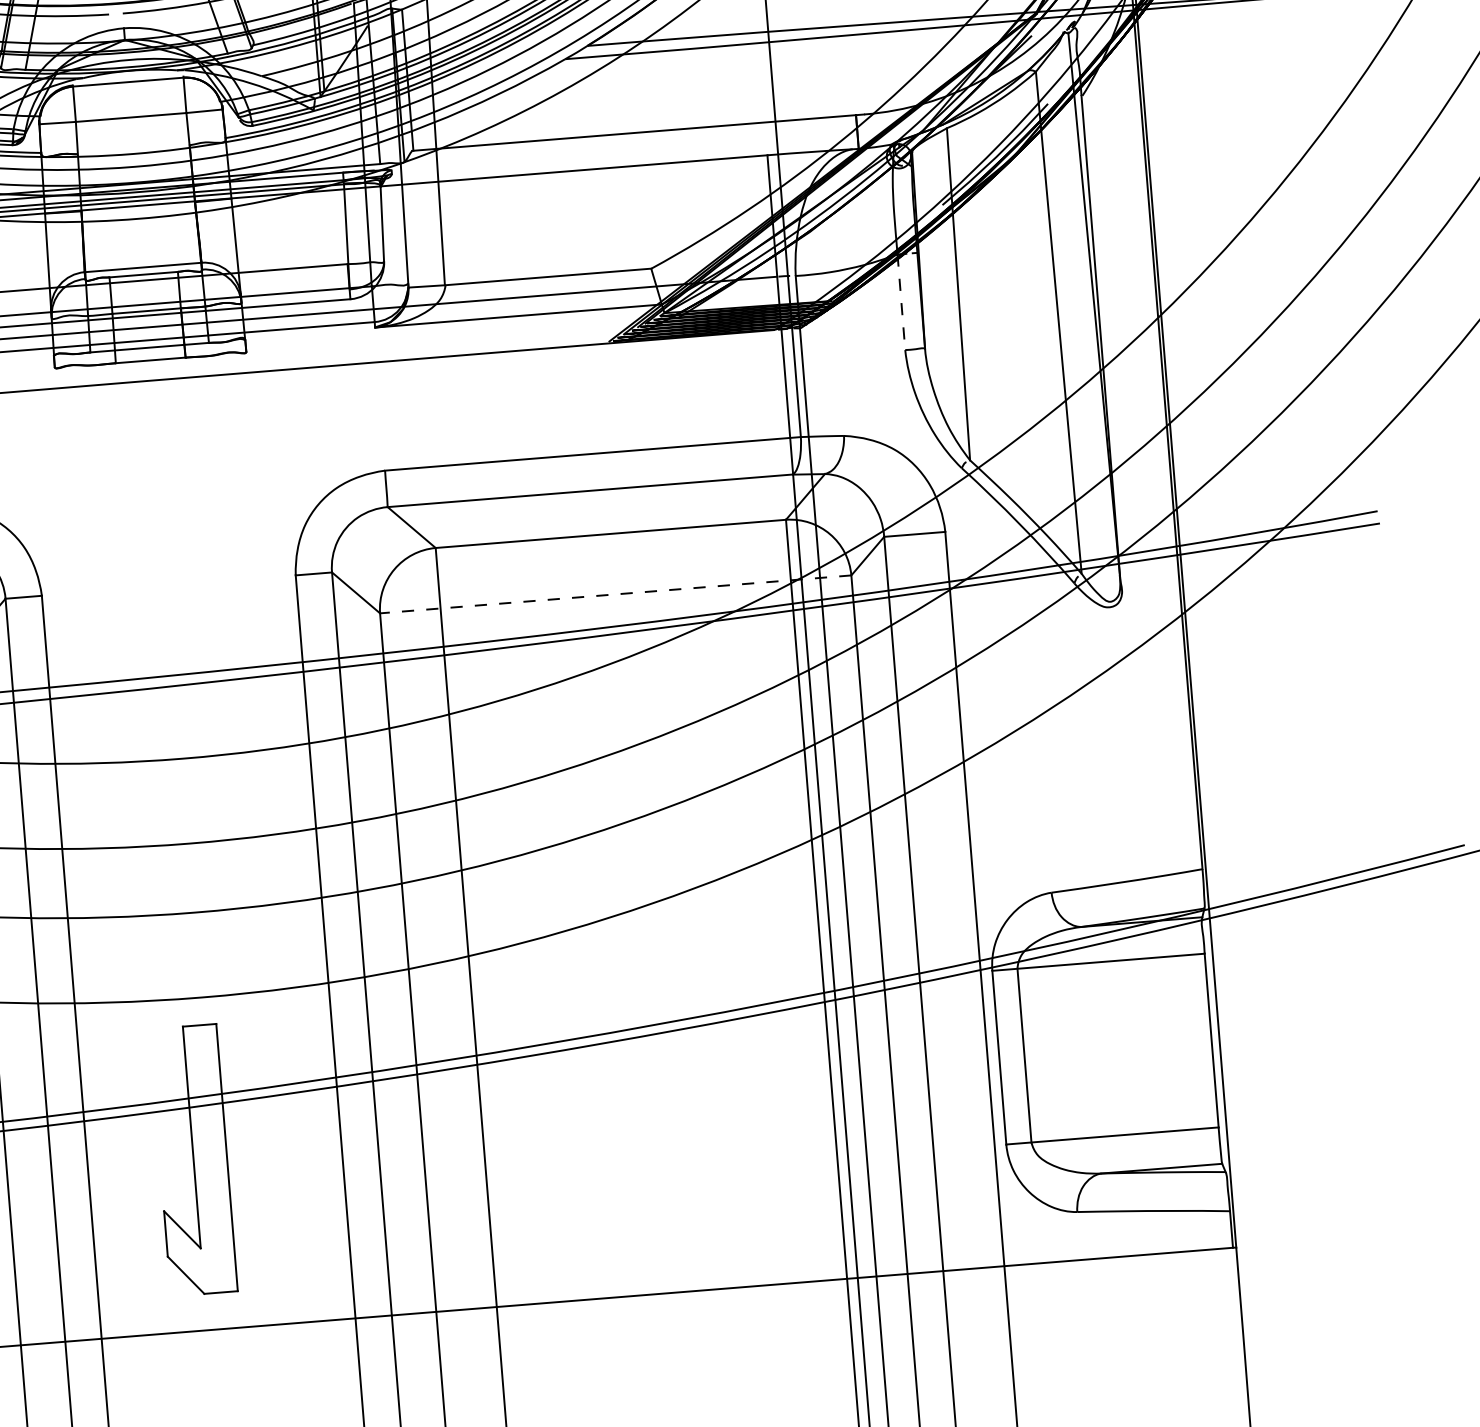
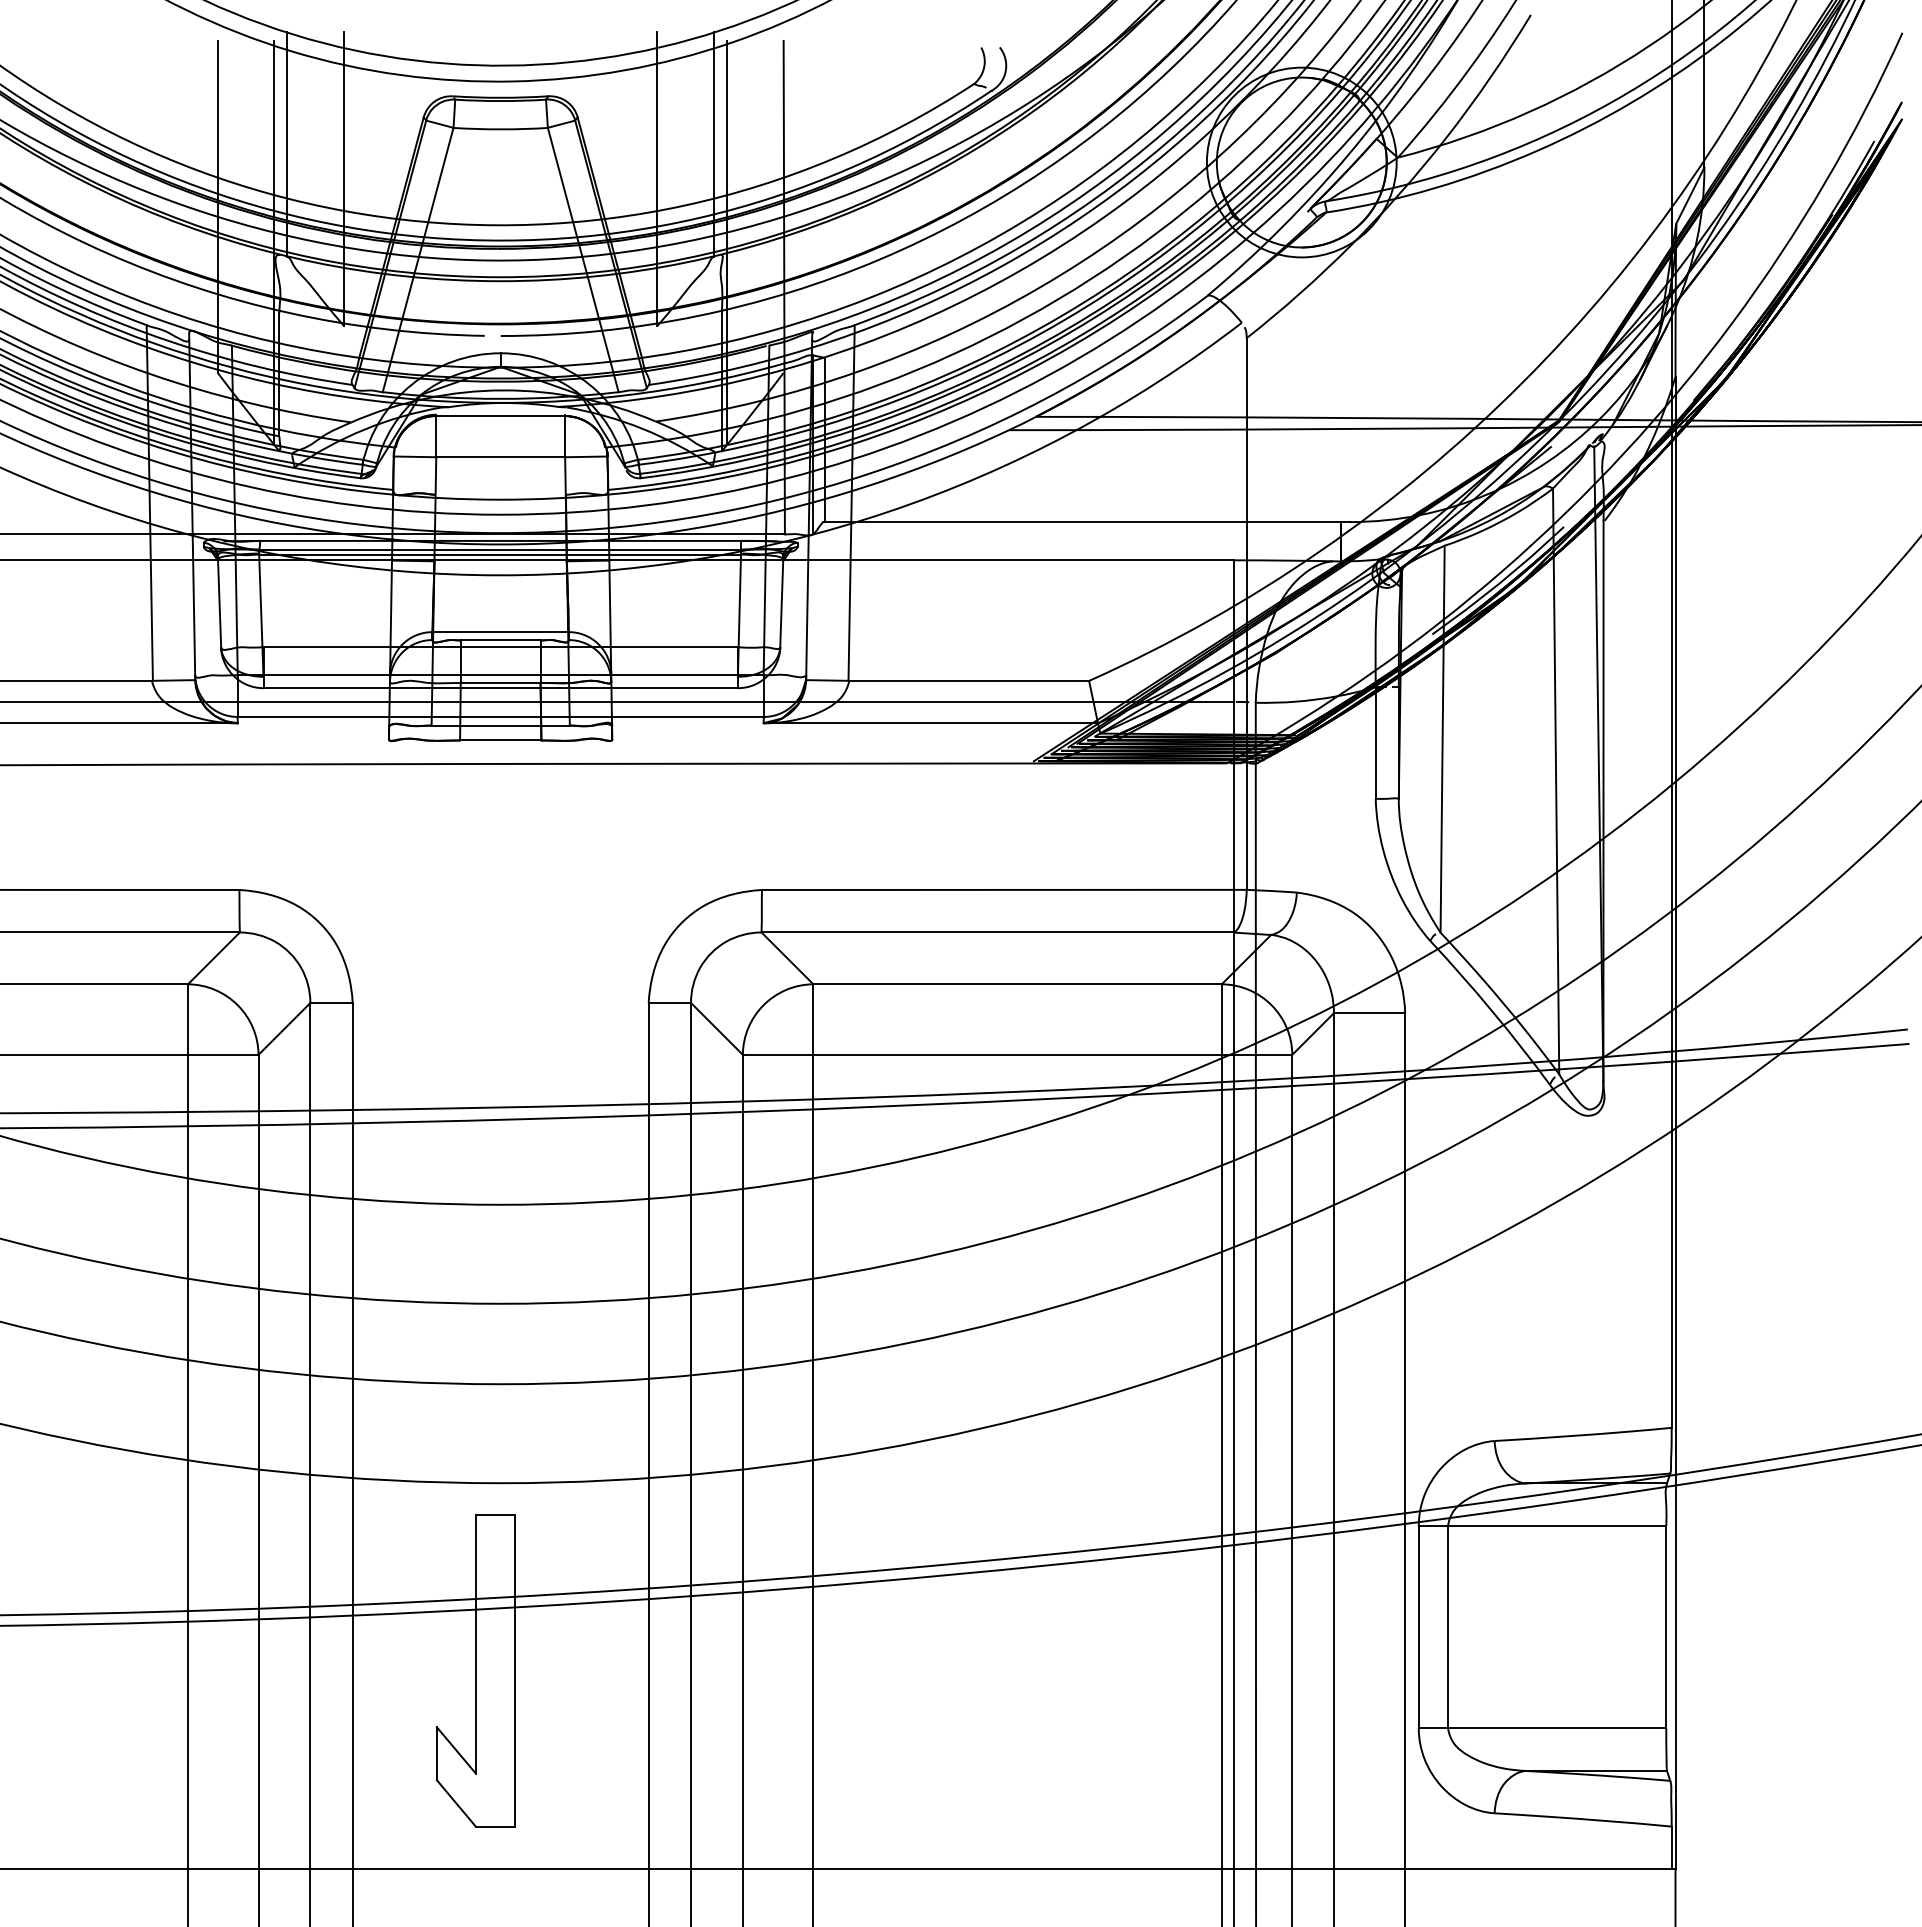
line: (901, 302) -> (1375, 743), dashed -> solid
line: (615, 594) -> (1017, 1054), dashed -> solid

